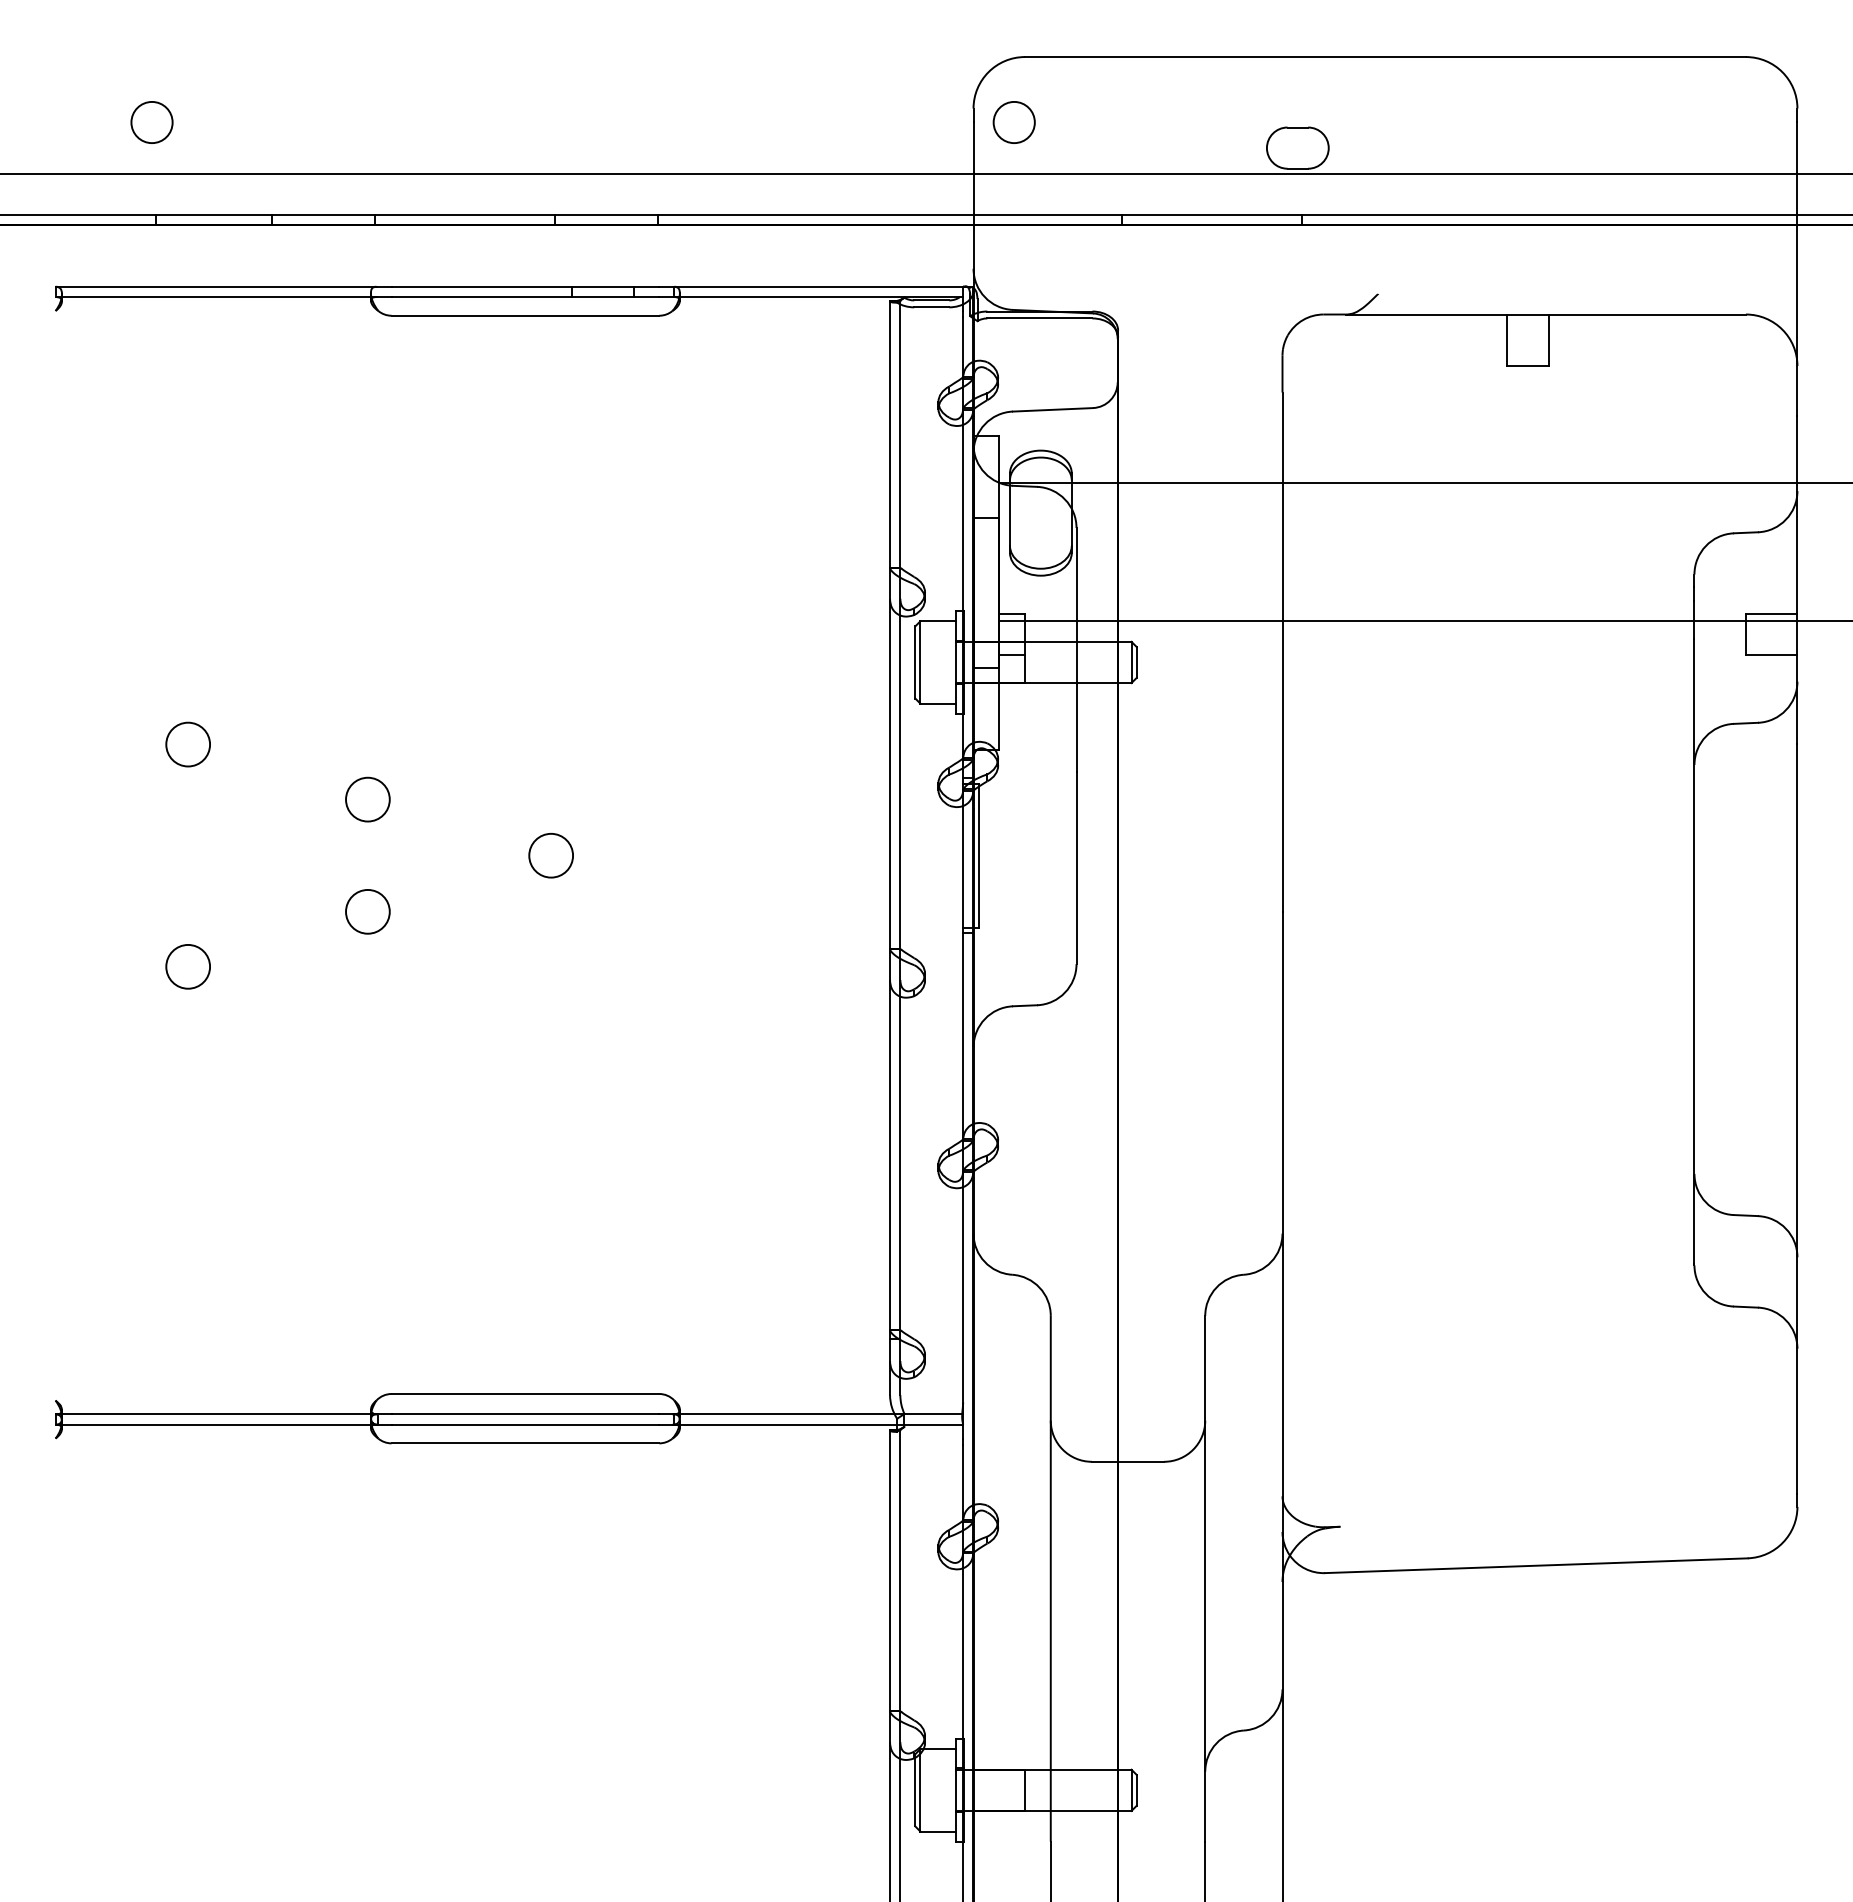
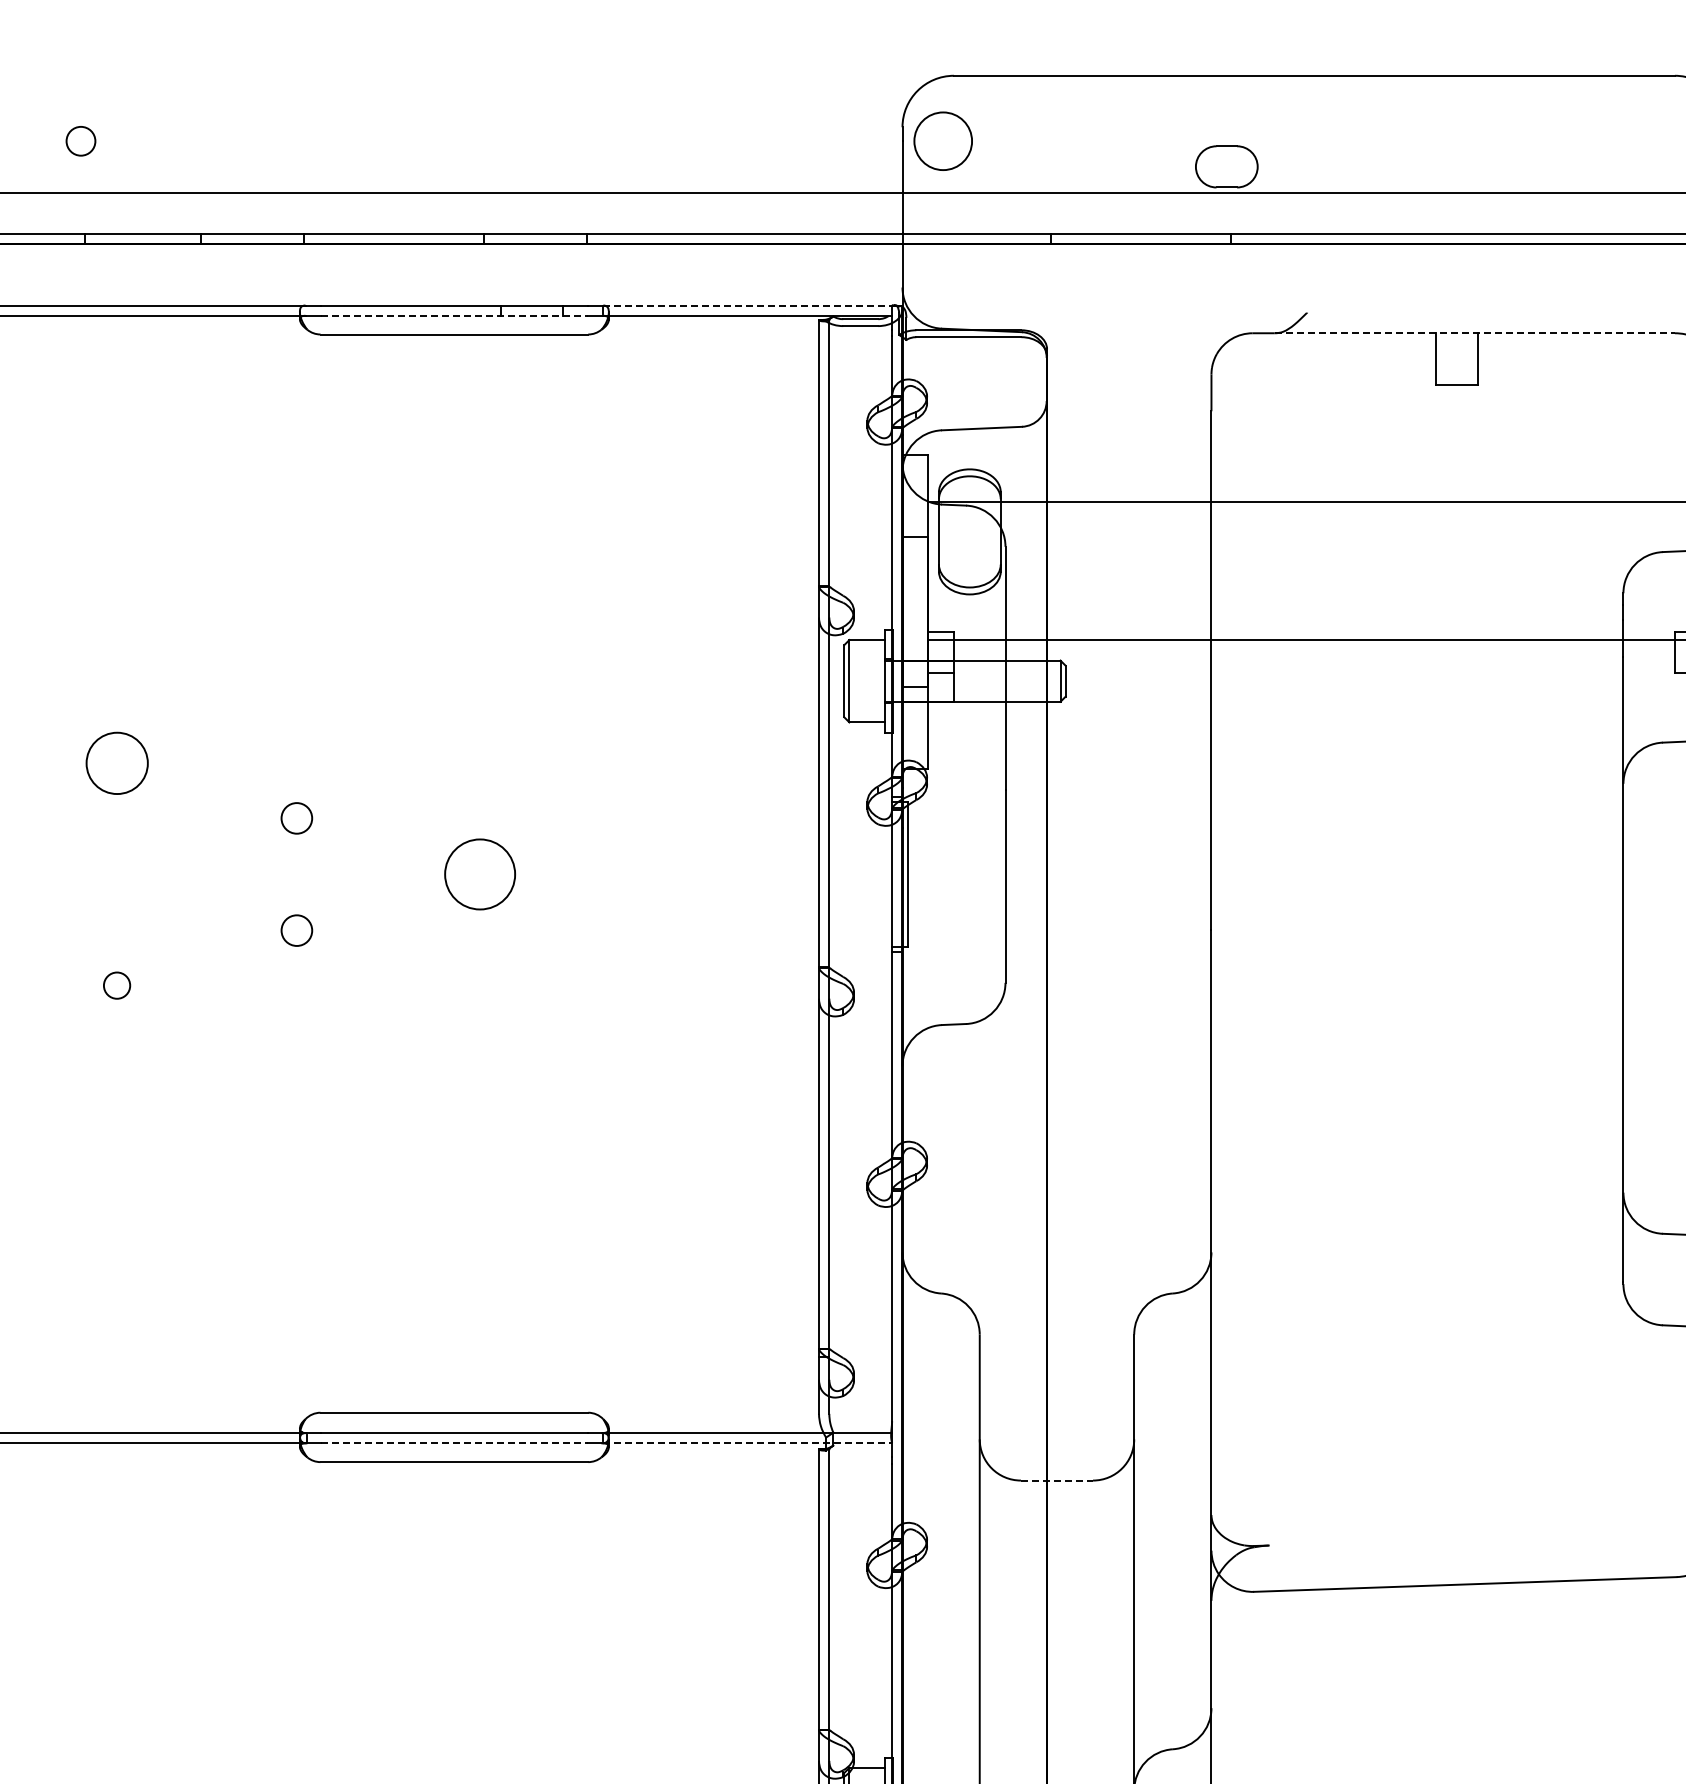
circle: (151, 122) -> (80, 141), size x0.7
circle: (1013, 122) -> (942, 141), size x1.4
line: (819, 286) -> (748, 305), solid -> dashed
line: (525, 297) -> (454, 316), solid -> dashed
line: (1546, 314) -> (1475, 333), solid -> dashed
circle: (187, 744) -> (116, 763), size x1.4
circle: (367, 799) -> (296, 818), size x0.7
circle: (551, 855) -> (480, 874), size x1.6
circle: (367, 911) -> (296, 930), size x0.7
circle: (187, 966) -> (116, 985), size x0.6
line: (525, 1424) -> (454, 1443), solid -> dashed
line: (819, 1424) -> (748, 1443), solid -> dashed
line: (1128, 1461) -> (1057, 1480), solid -> dashed

